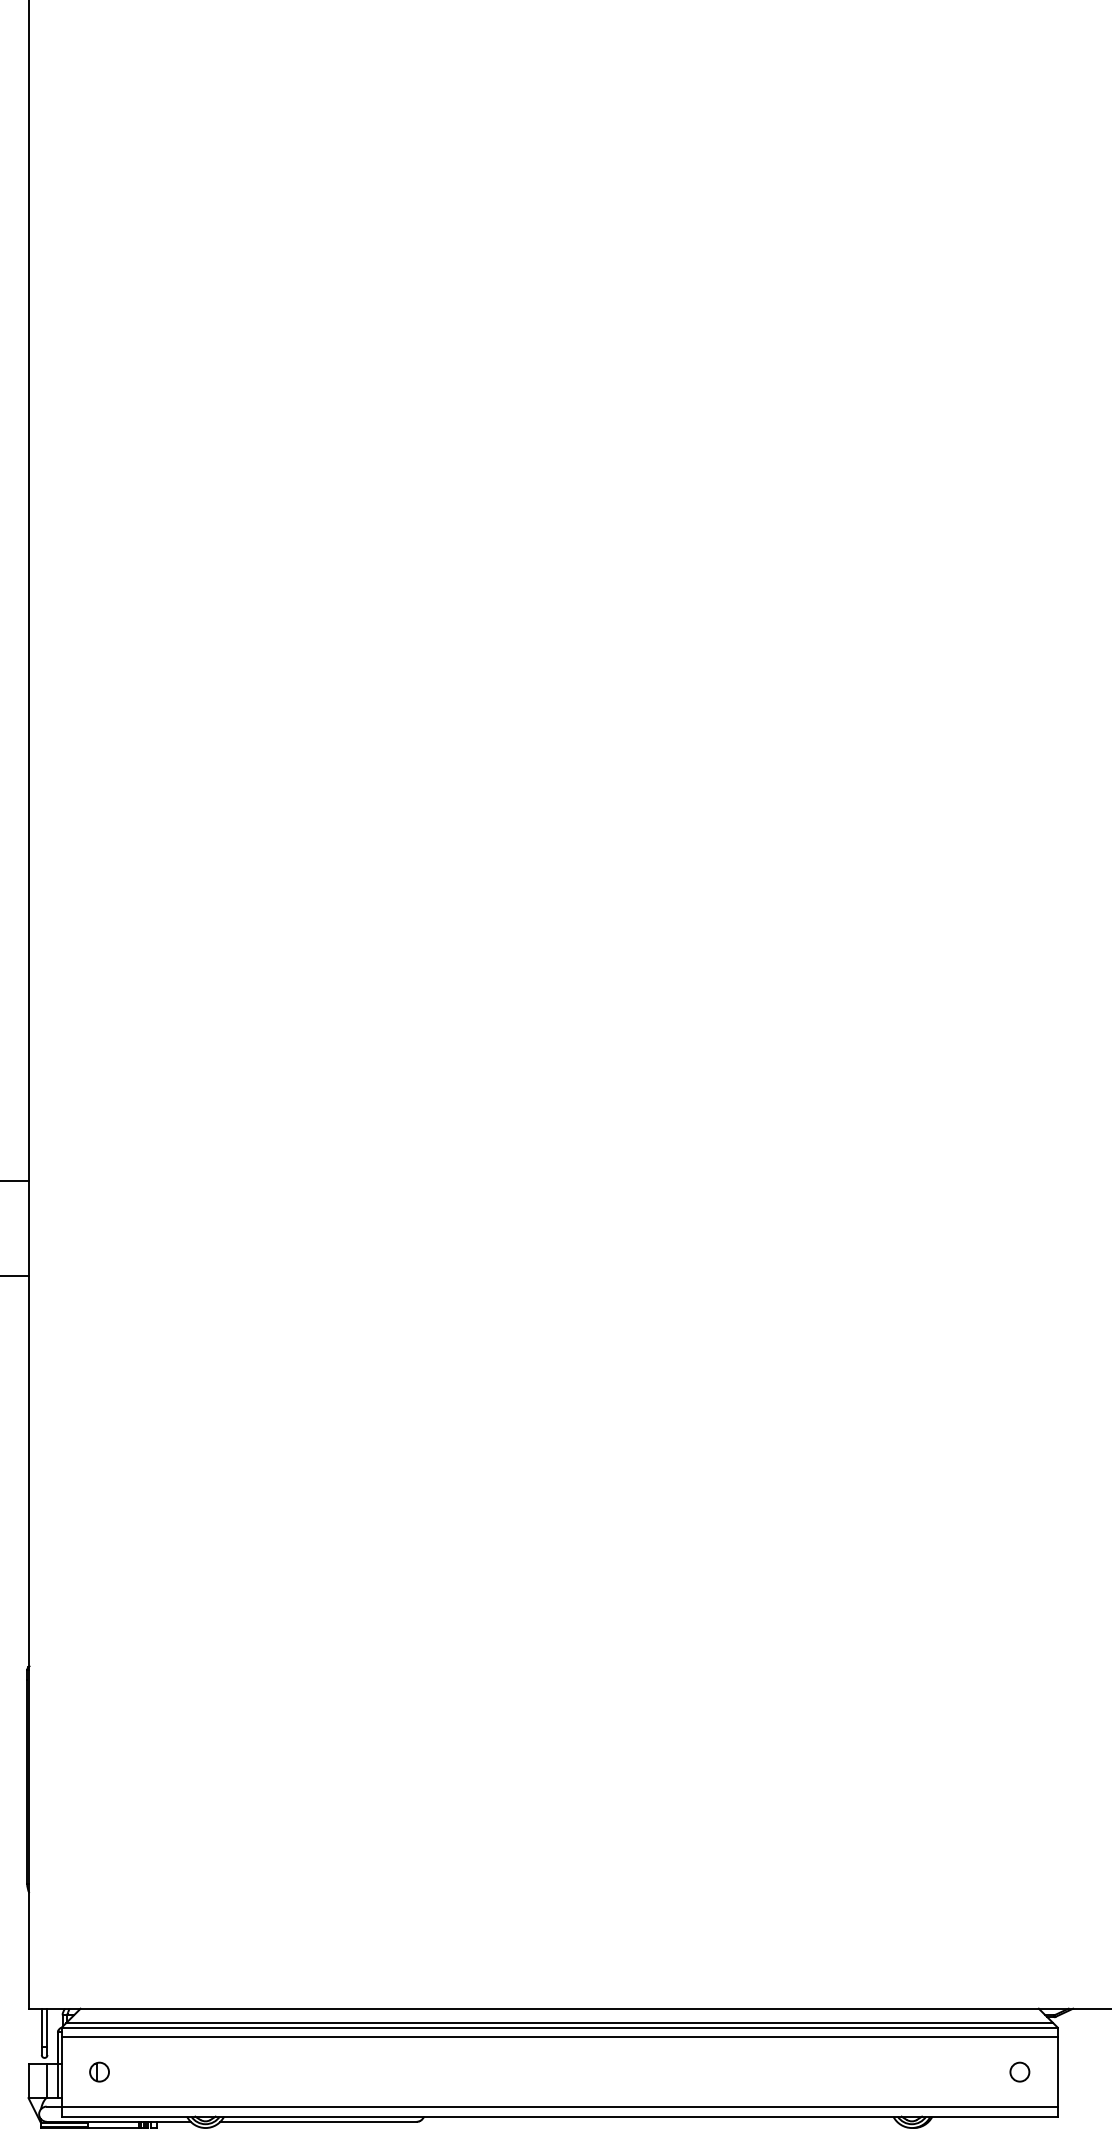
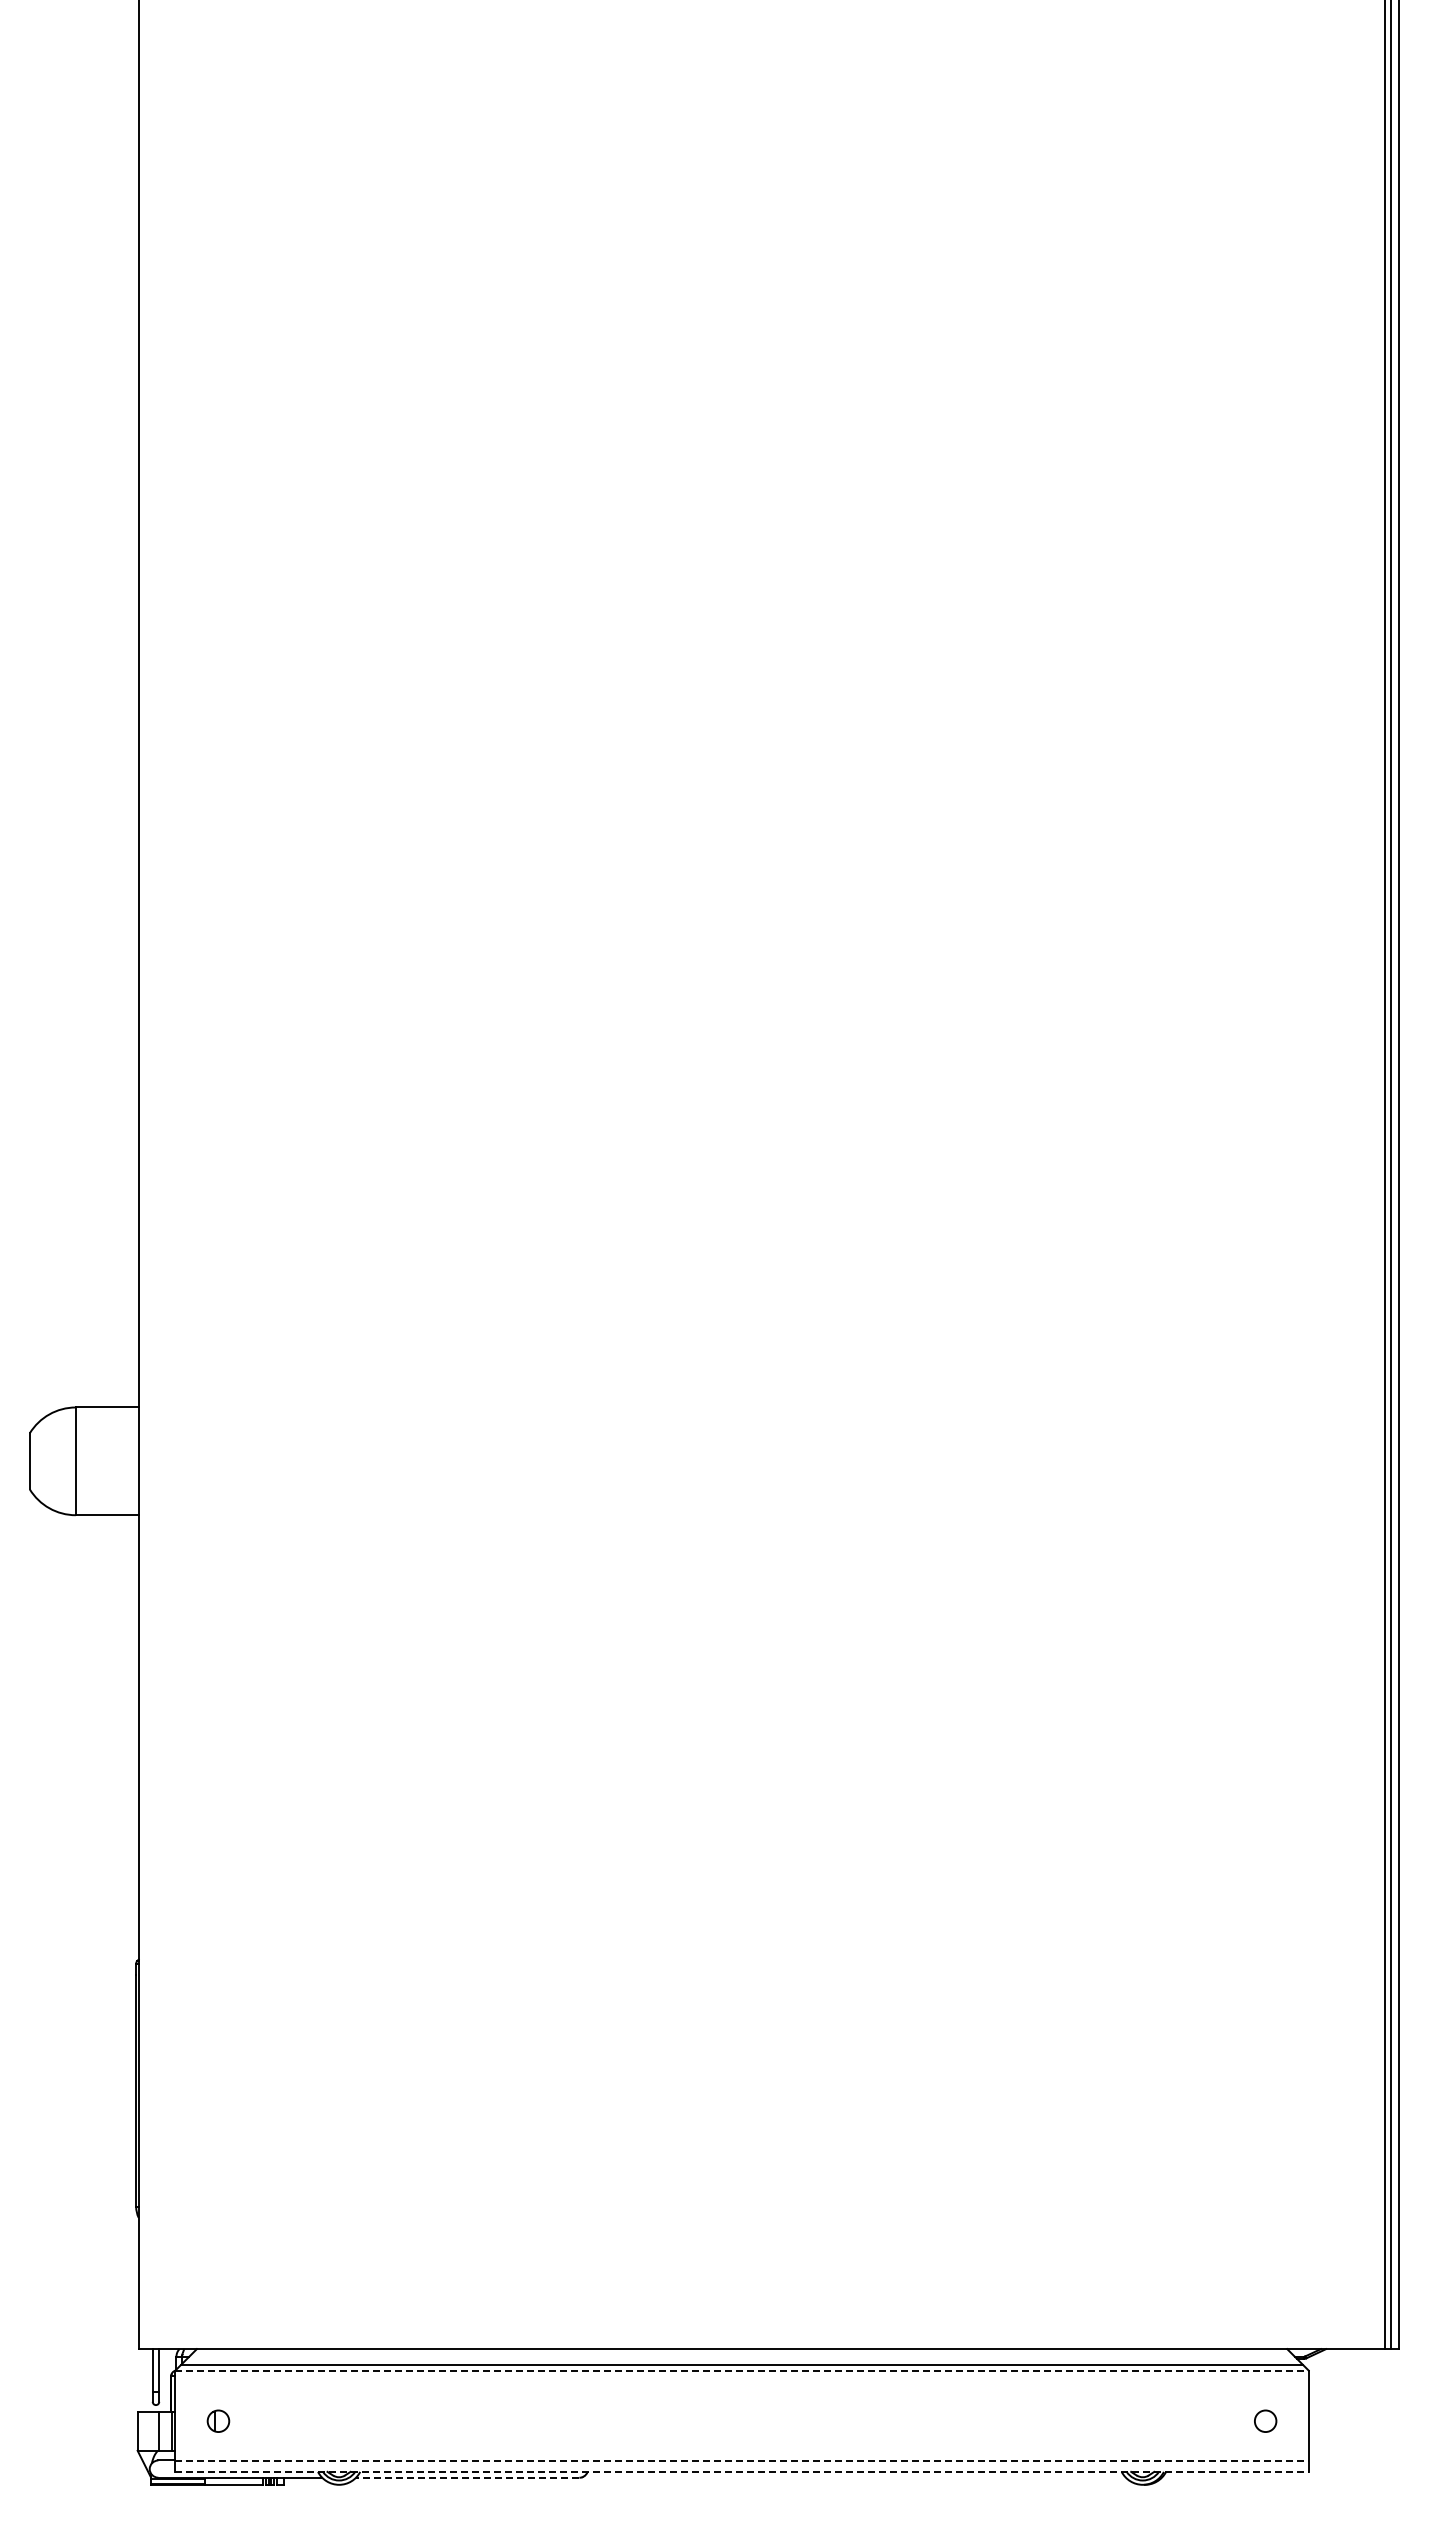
line: (560, 2027) -> (742, 2370), solid -> dashed
line: (559, 2037) -> (741, 2381), removed
line: (560, 2107) -> (742, 2461), solid -> dashed
line: (560, 2116) -> (742, 2471), solid -> dashed
line: (318, 2121) -> (467, 2477), solid -> dashed

